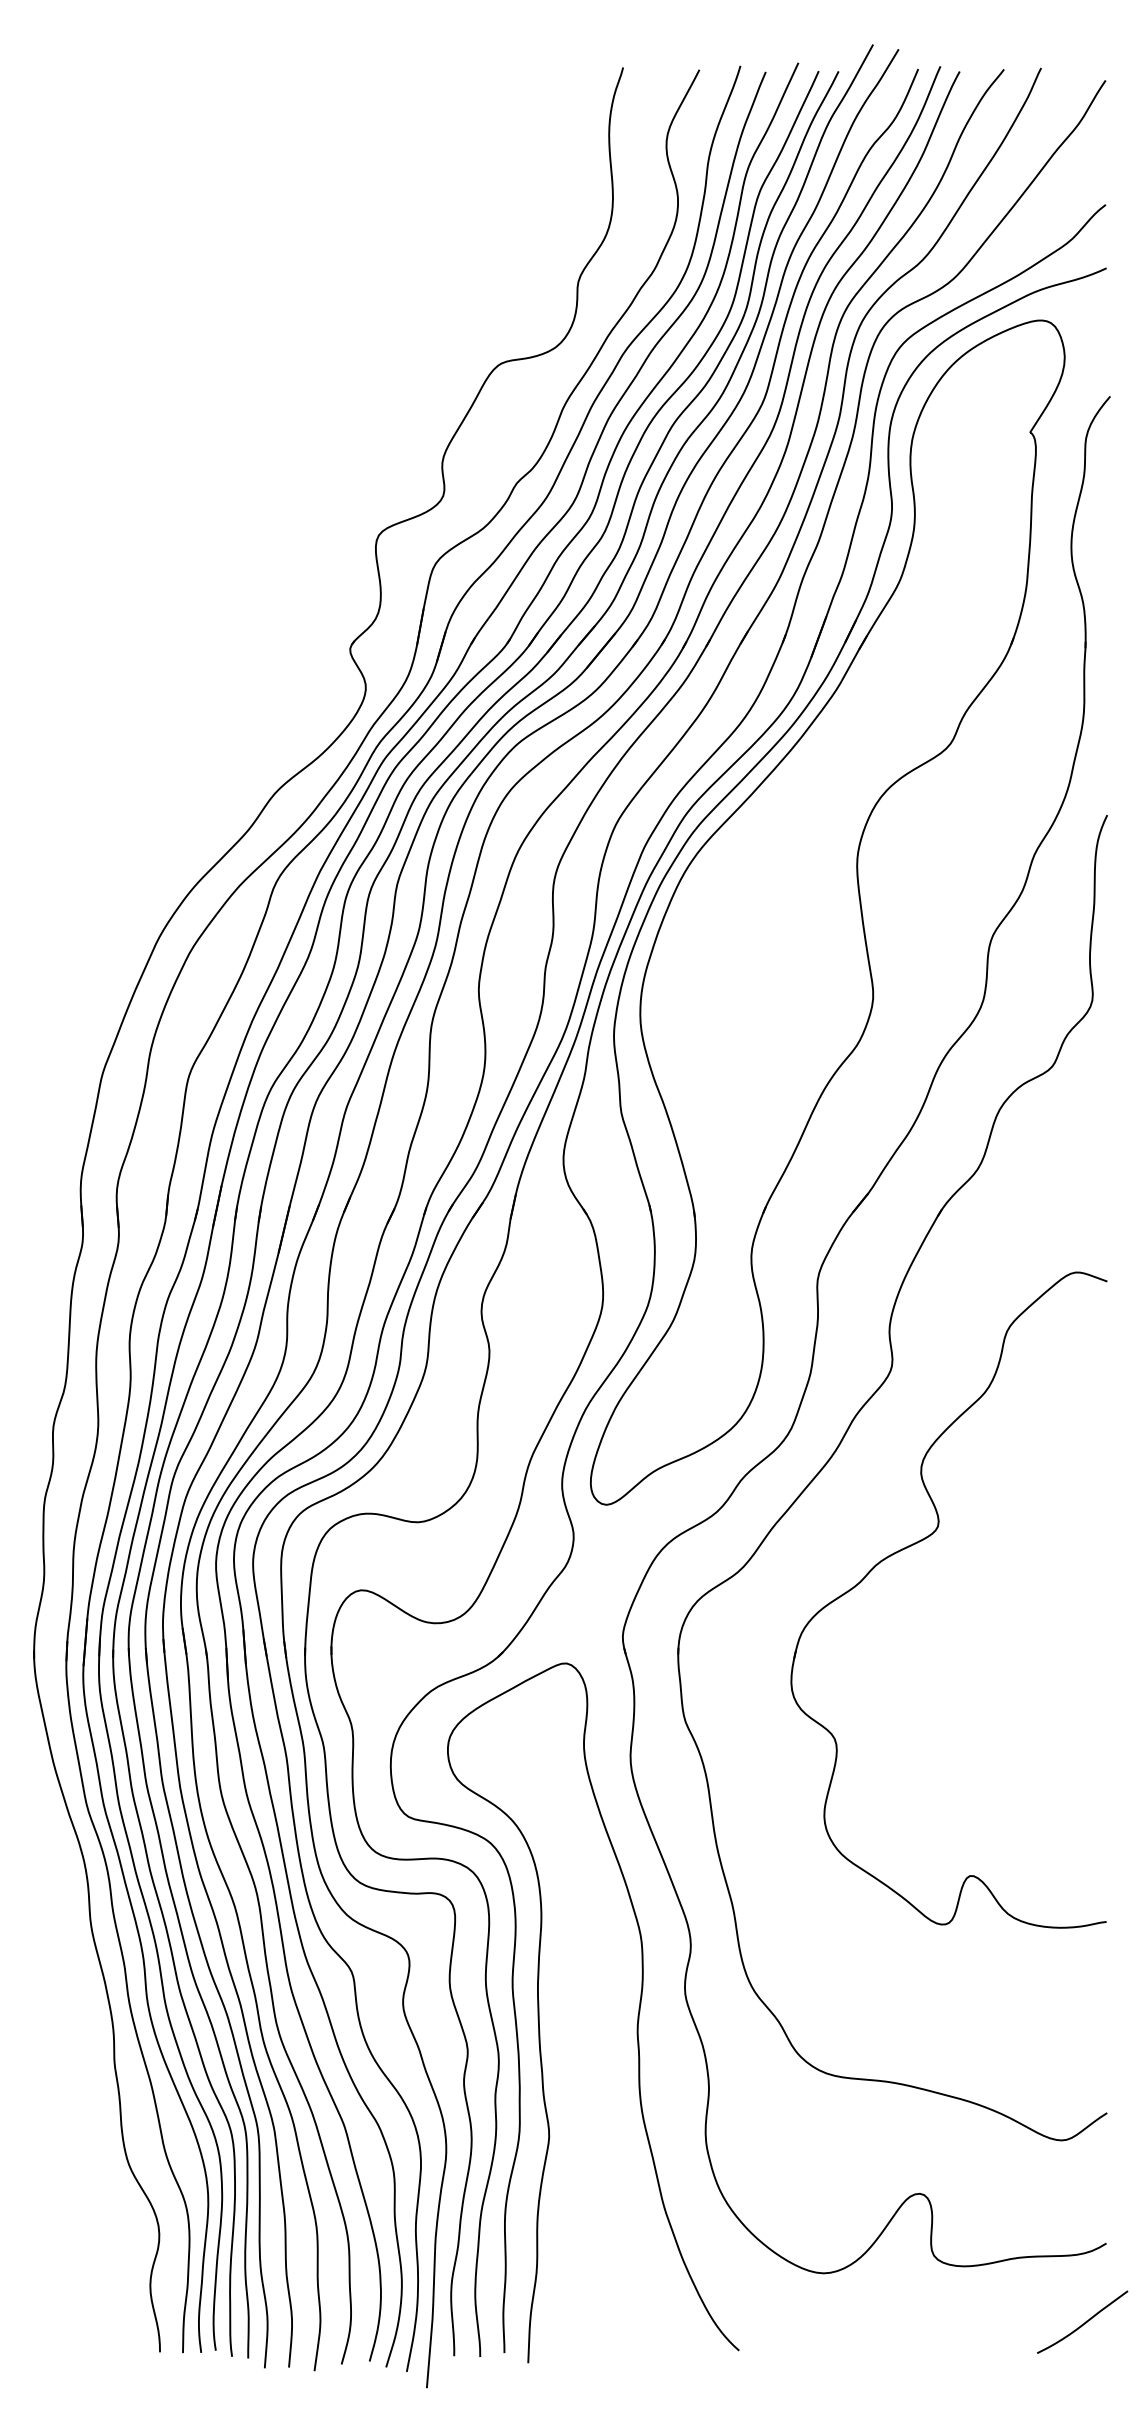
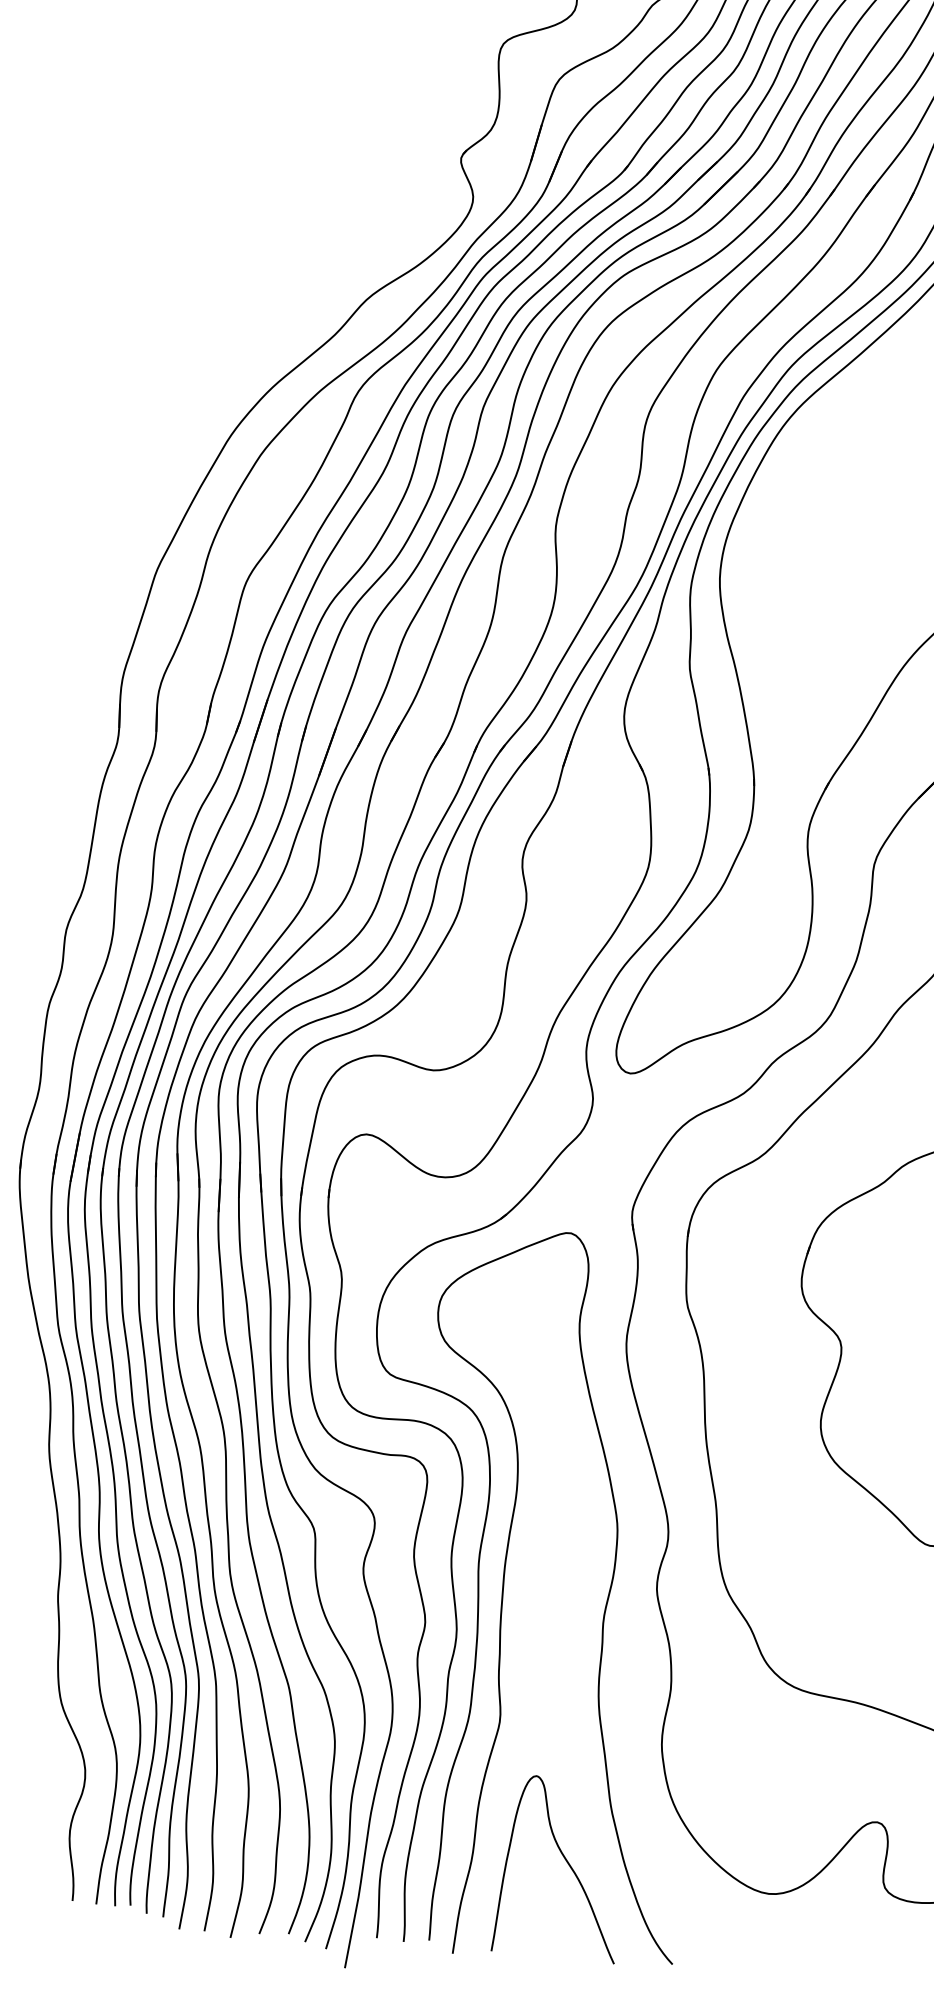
curve: (628, 2265) -> (567, 1863), added

